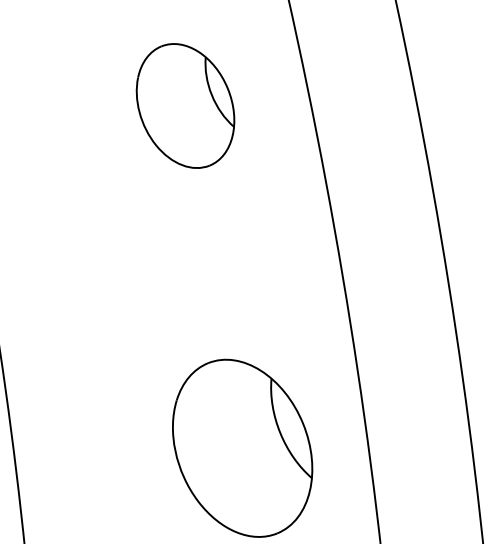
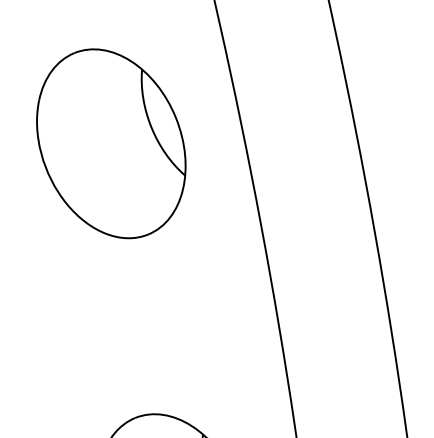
part: (185, 105) -> (111, 143), size x1.43

